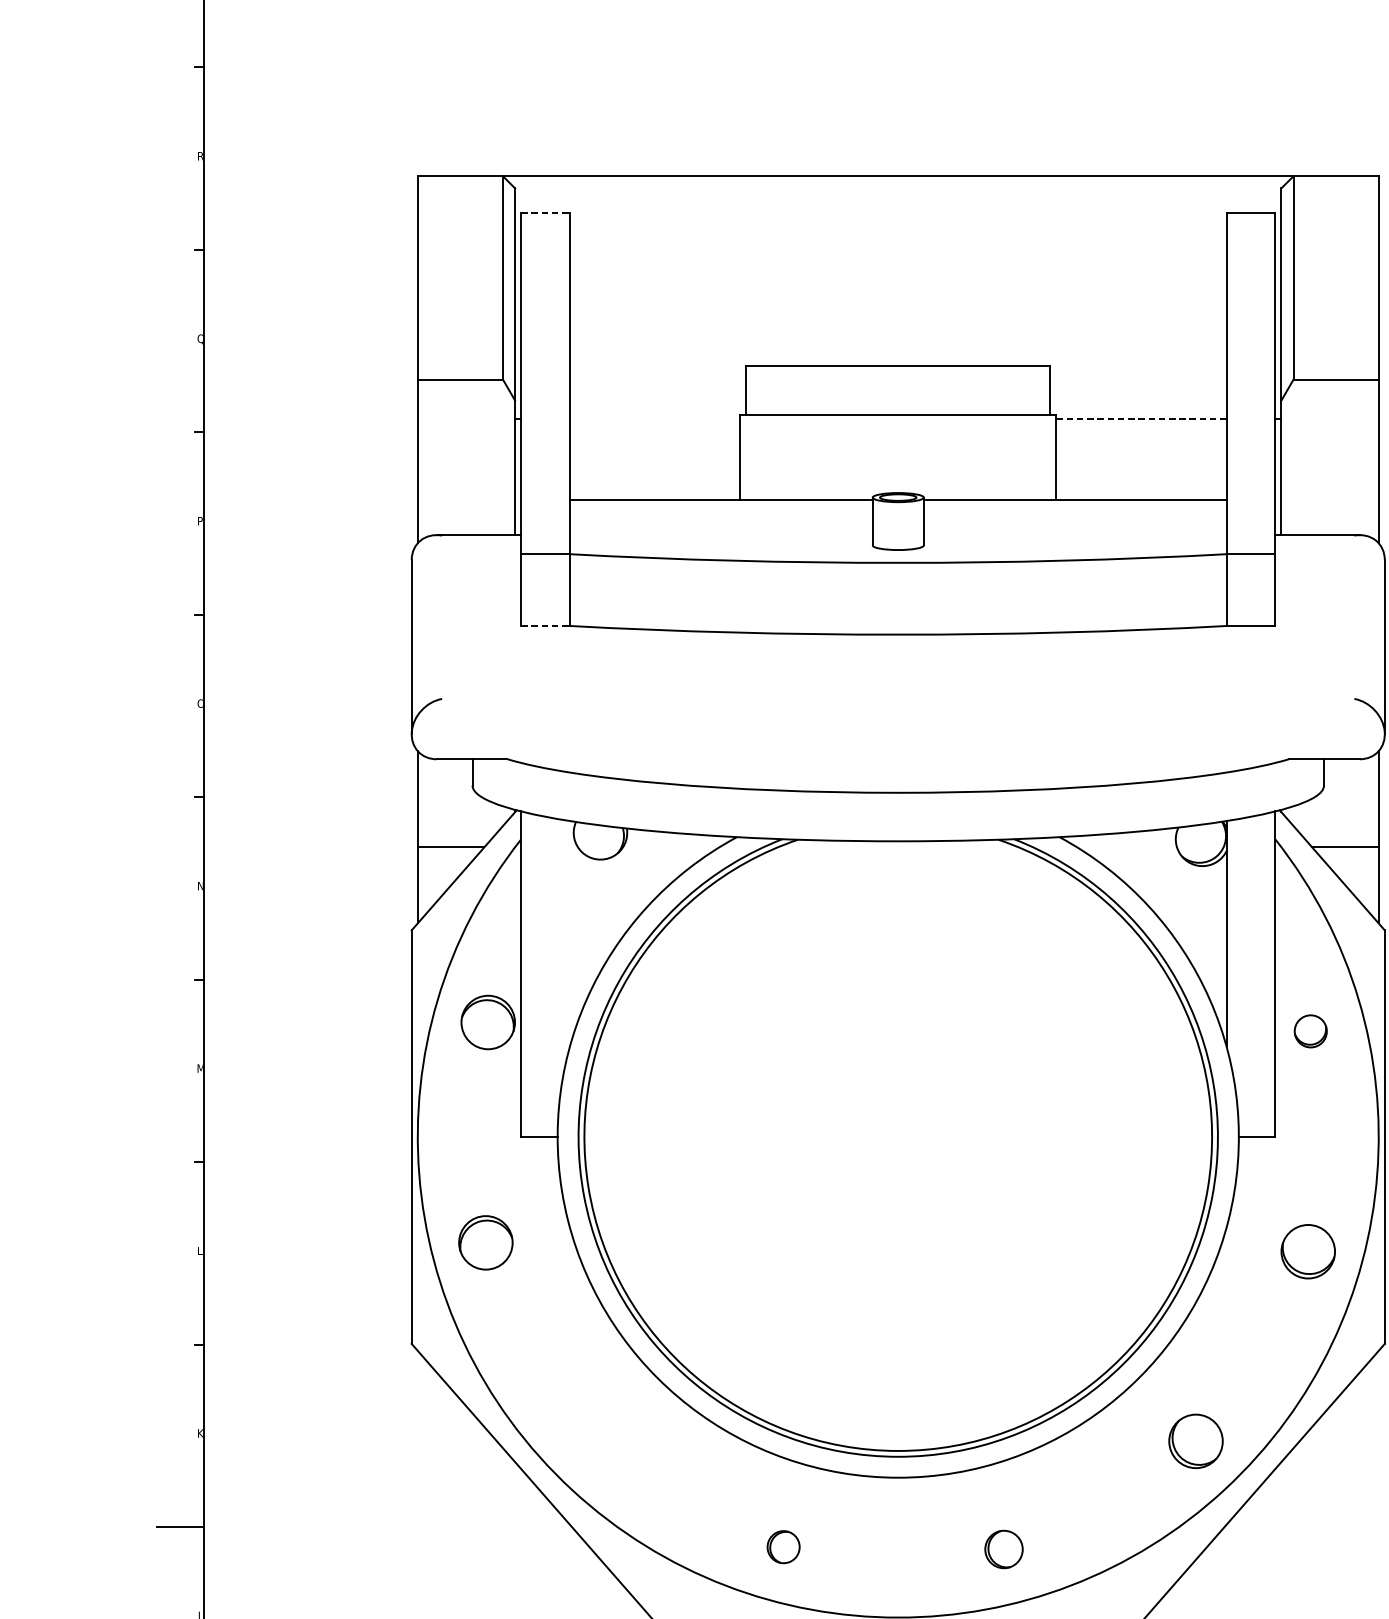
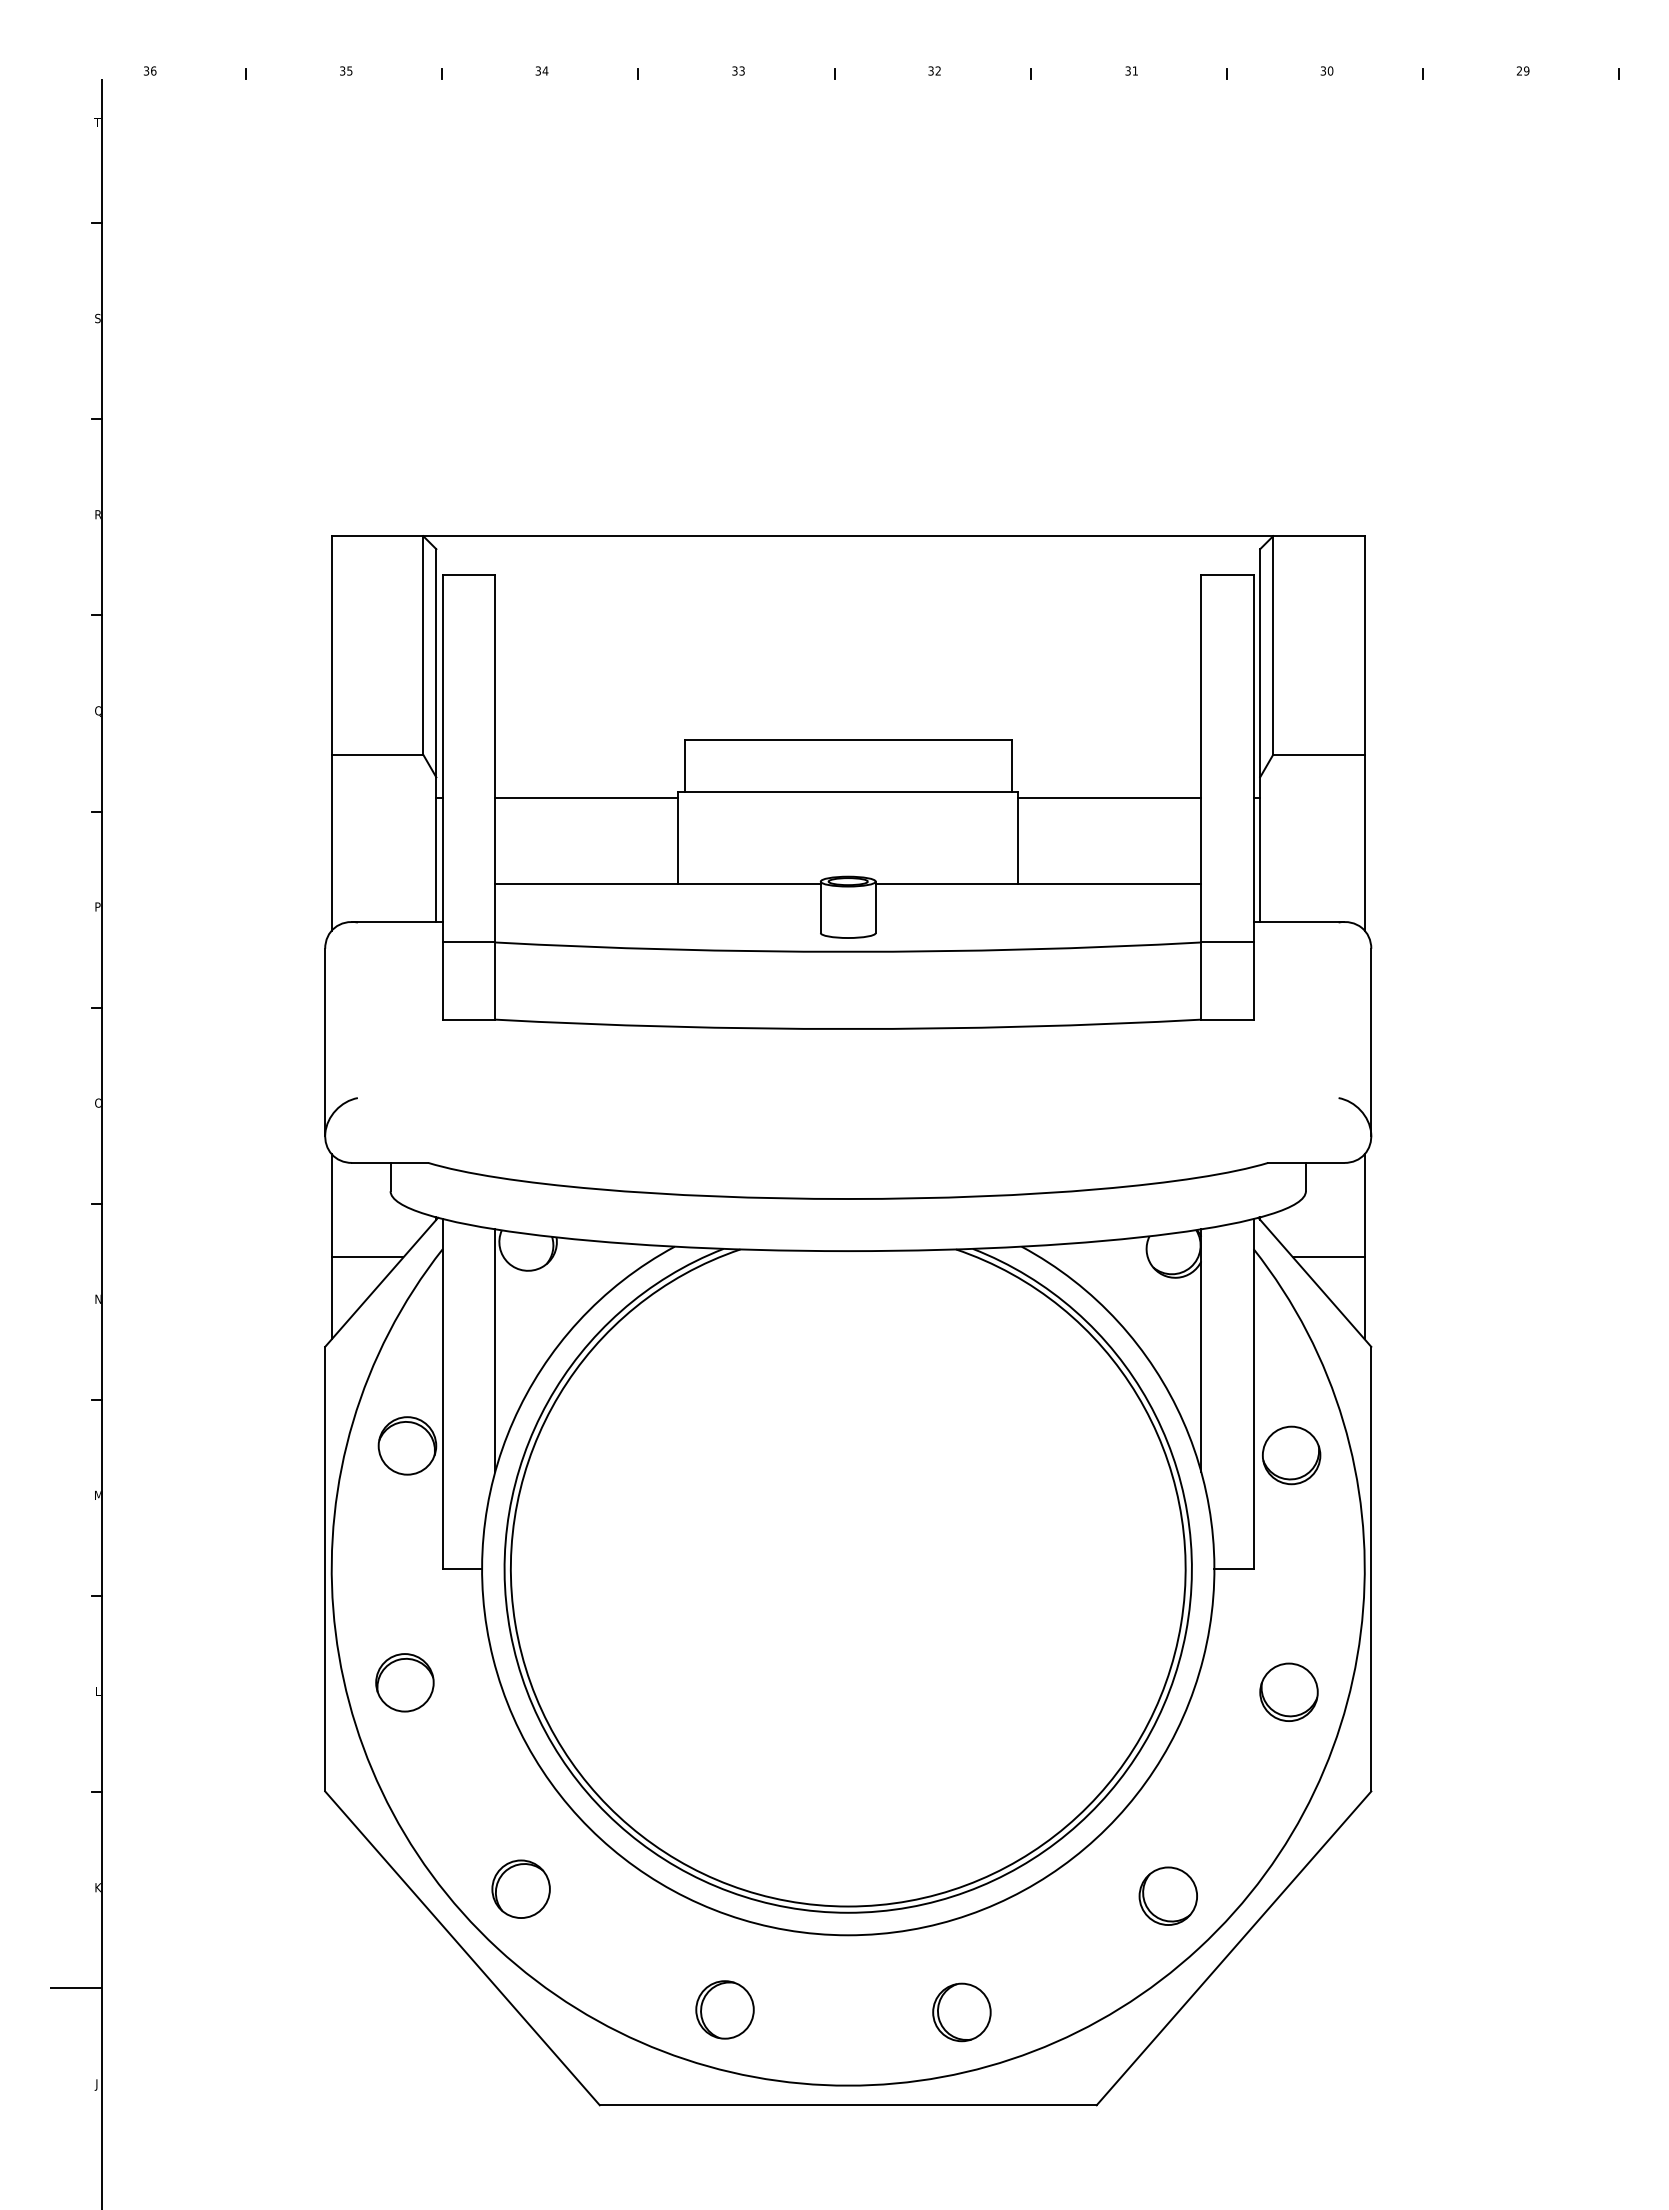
line: (545, 212) -> (469, 575), dashed -> solid
line: (654, 419) -> (586, 797), added
line: (1141, 419) -> (1109, 797), dashed -> solid
line: (545, 625) -> (469, 1019), dashed -> solid
line: (570, 933) -> (495, 1350), added
part: (1310, 1031) -> (1291, 1455), size x1.67
part: (593, 1434) -> (520, 1888), added
part: (783, 1546) -> (724, 2009), size x1.67
part: (1003, 1549) -> (961, 2012), size x1.43

